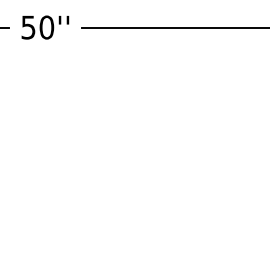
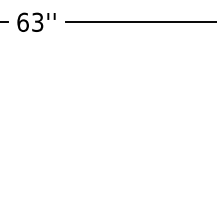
text: (37, 27) -> (30, 22), 50'' -> 63''

